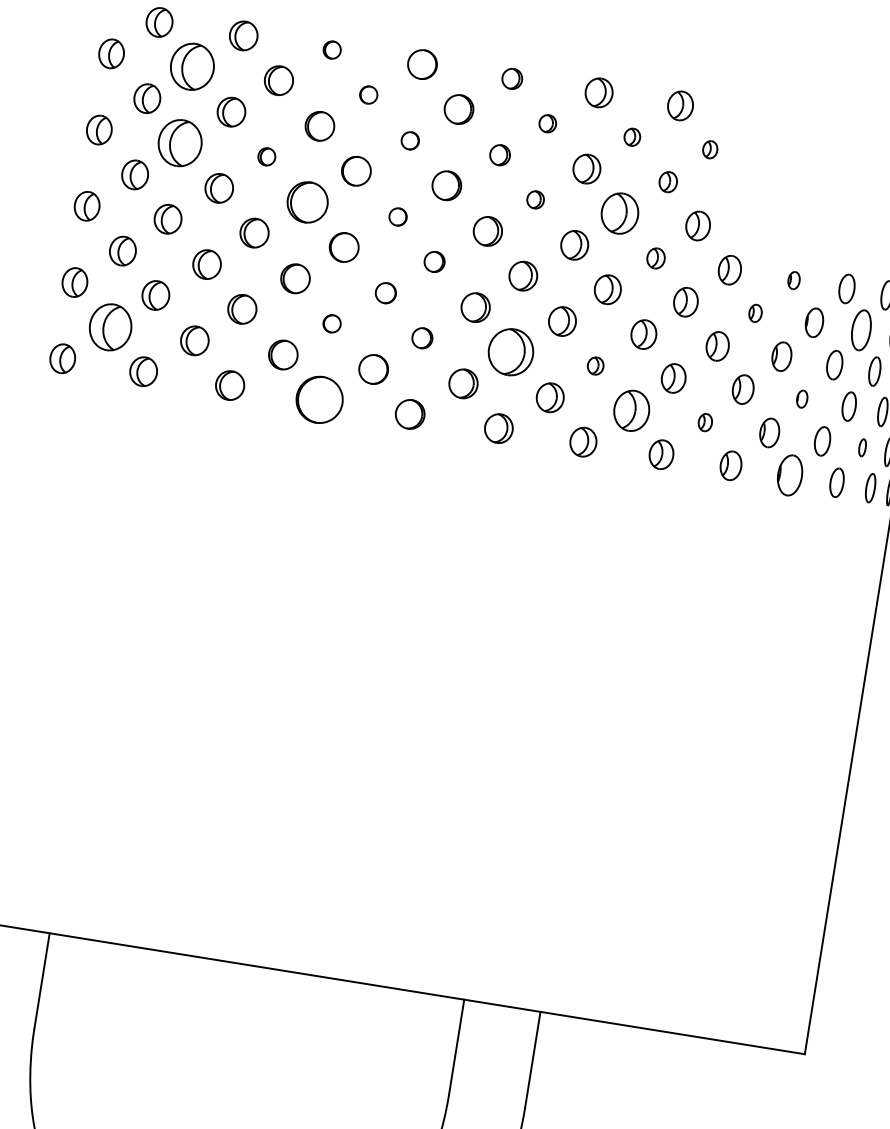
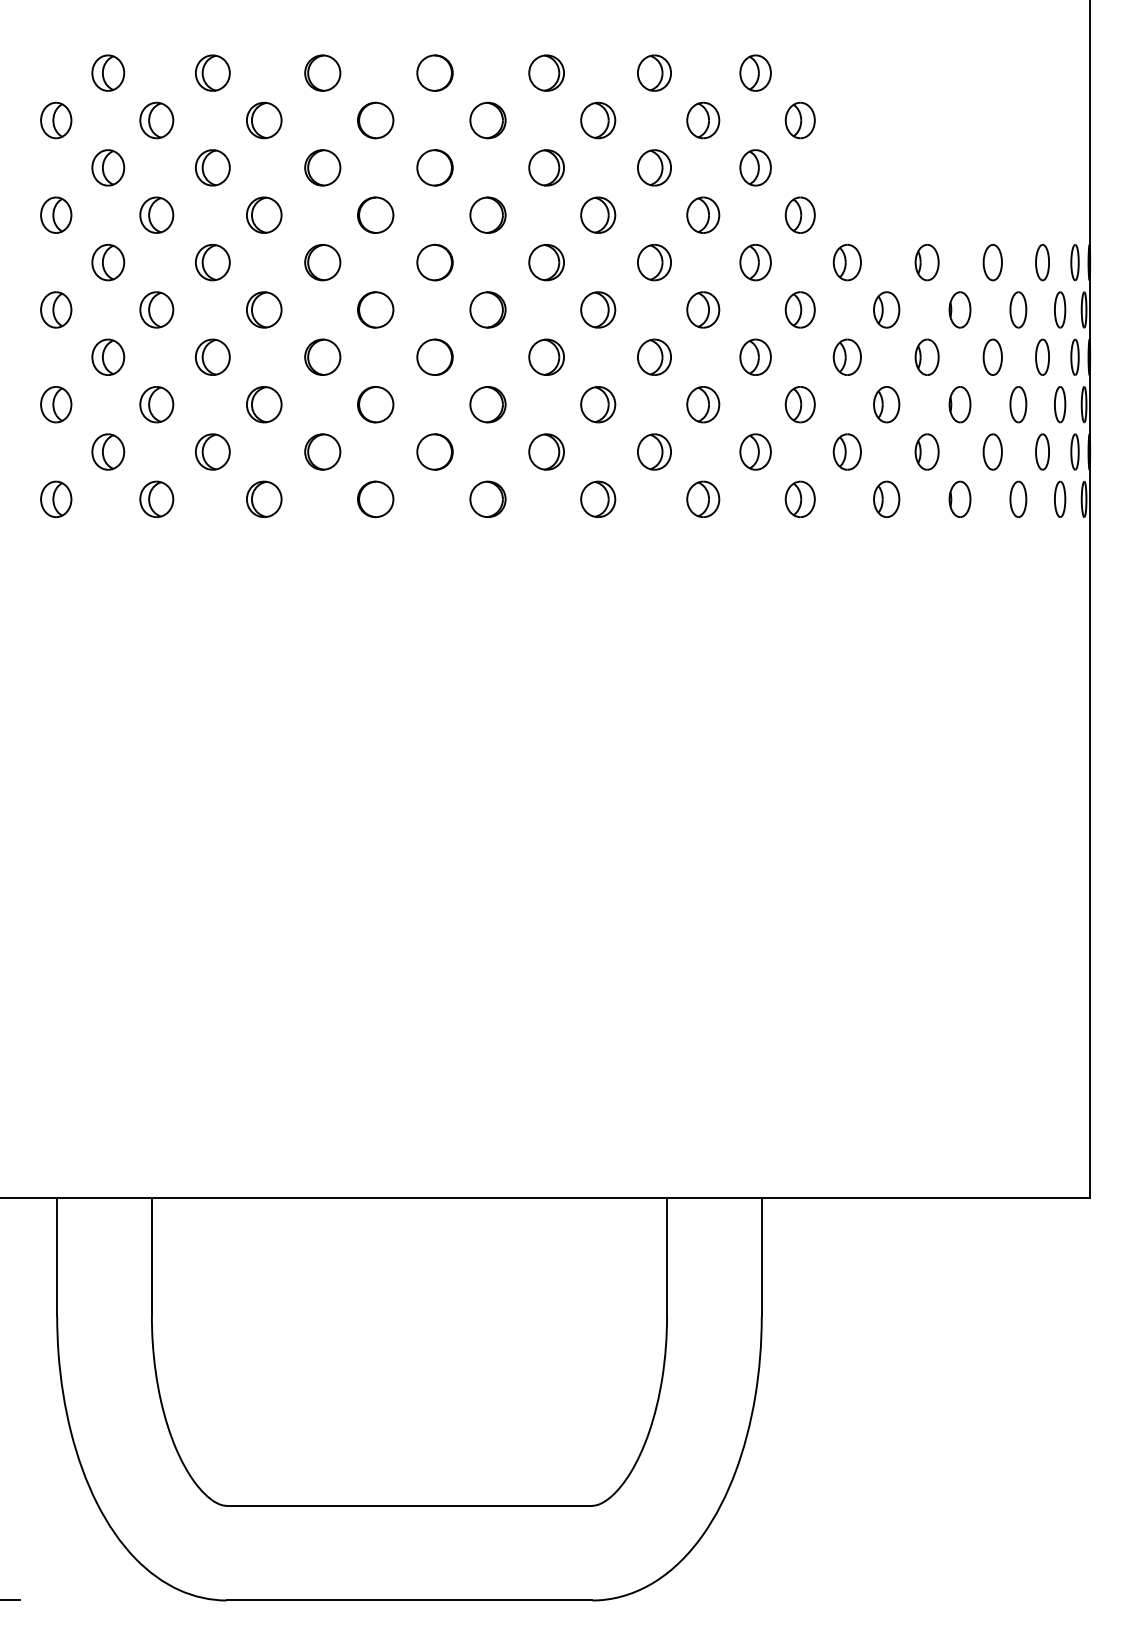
part: (332, 49) -> (322, 72), size x1.67
part: (192, 66) -> (156, 120), size x0.62
part: (512, 78) -> (546, 72), size x1.43
part: (368, 95) -> (375, 120), size x1.67
part: (547, 123) -> (598, 120), size x1.67
part: (632, 137) -> (703, 120), size x1.67
part: (409, 140) -> (434, 167), size x1.67
part: (180, 142) -> (156, 214), size x0.62
part: (709, 149) -> (799, 120), size x1.67
part: (500, 154) -> (546, 167), size x1.43
part: (267, 156) -> (264, 214), size x1.67
part: (668, 181) -> (755, 167), size x1.43
part: (535, 199) -> (598, 214), size x1.67
part: (307, 202) -> (322, 262), size x0.71
part: (620, 212) -> (703, 214), size x0.71
part: (397, 216) -> (434, 262), size x1.67
part: (655, 258) -> (755, 262), size x1.43
part: (434, 261) -> (487, 309), size x1.43
part: (793, 280) -> (926, 262), size x1.67
part: (385, 292) -> (434, 356), size x1.43
part: (755, 312) -> (886, 309), size x1.67
part: (331, 323) -> (375, 404), size x1.67
part: (110, 326) -> (108, 451), size x0.62
part: (861, 330) -> (1018, 309), size x0.71
part: (422, 338) -> (487, 404), size x1.43
part: (511, 352) -> (598, 404), size x0.62
part: (595, 365) -> (703, 404), size x1.67
part: (801, 398) -> (959, 404), size x1.67
part: (319, 400) -> (375, 499), size x0.62
part: (631, 410) -> (755, 451), size x0.71
part: (704, 422) -> (846, 451), size x1.67
part: (862, 447) -> (1042, 451), size x1.67
part: (789, 474) -> (959, 498), size x0.71

